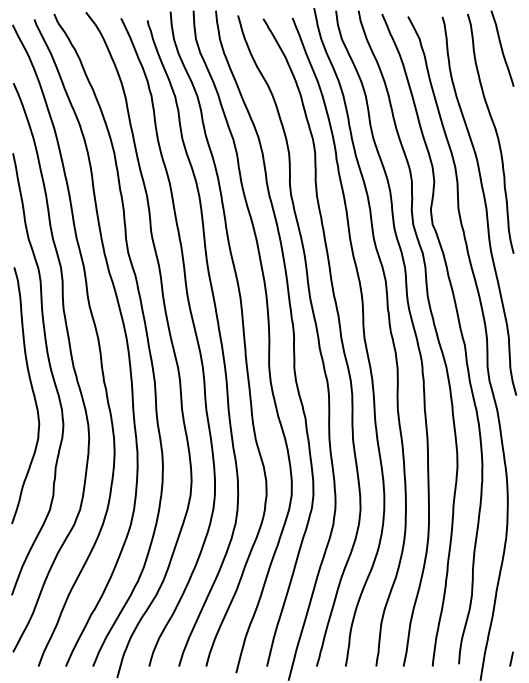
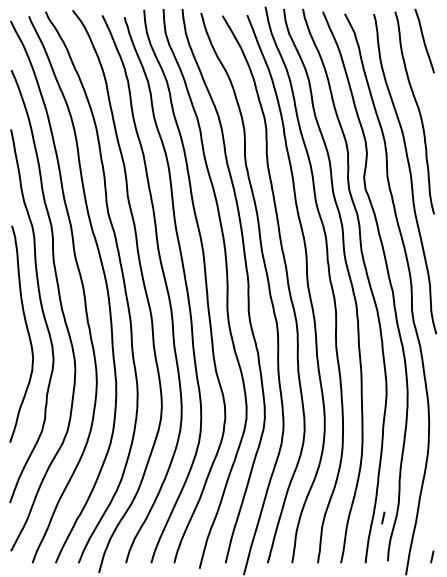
line: (453, 612) -> (383, 517), added

